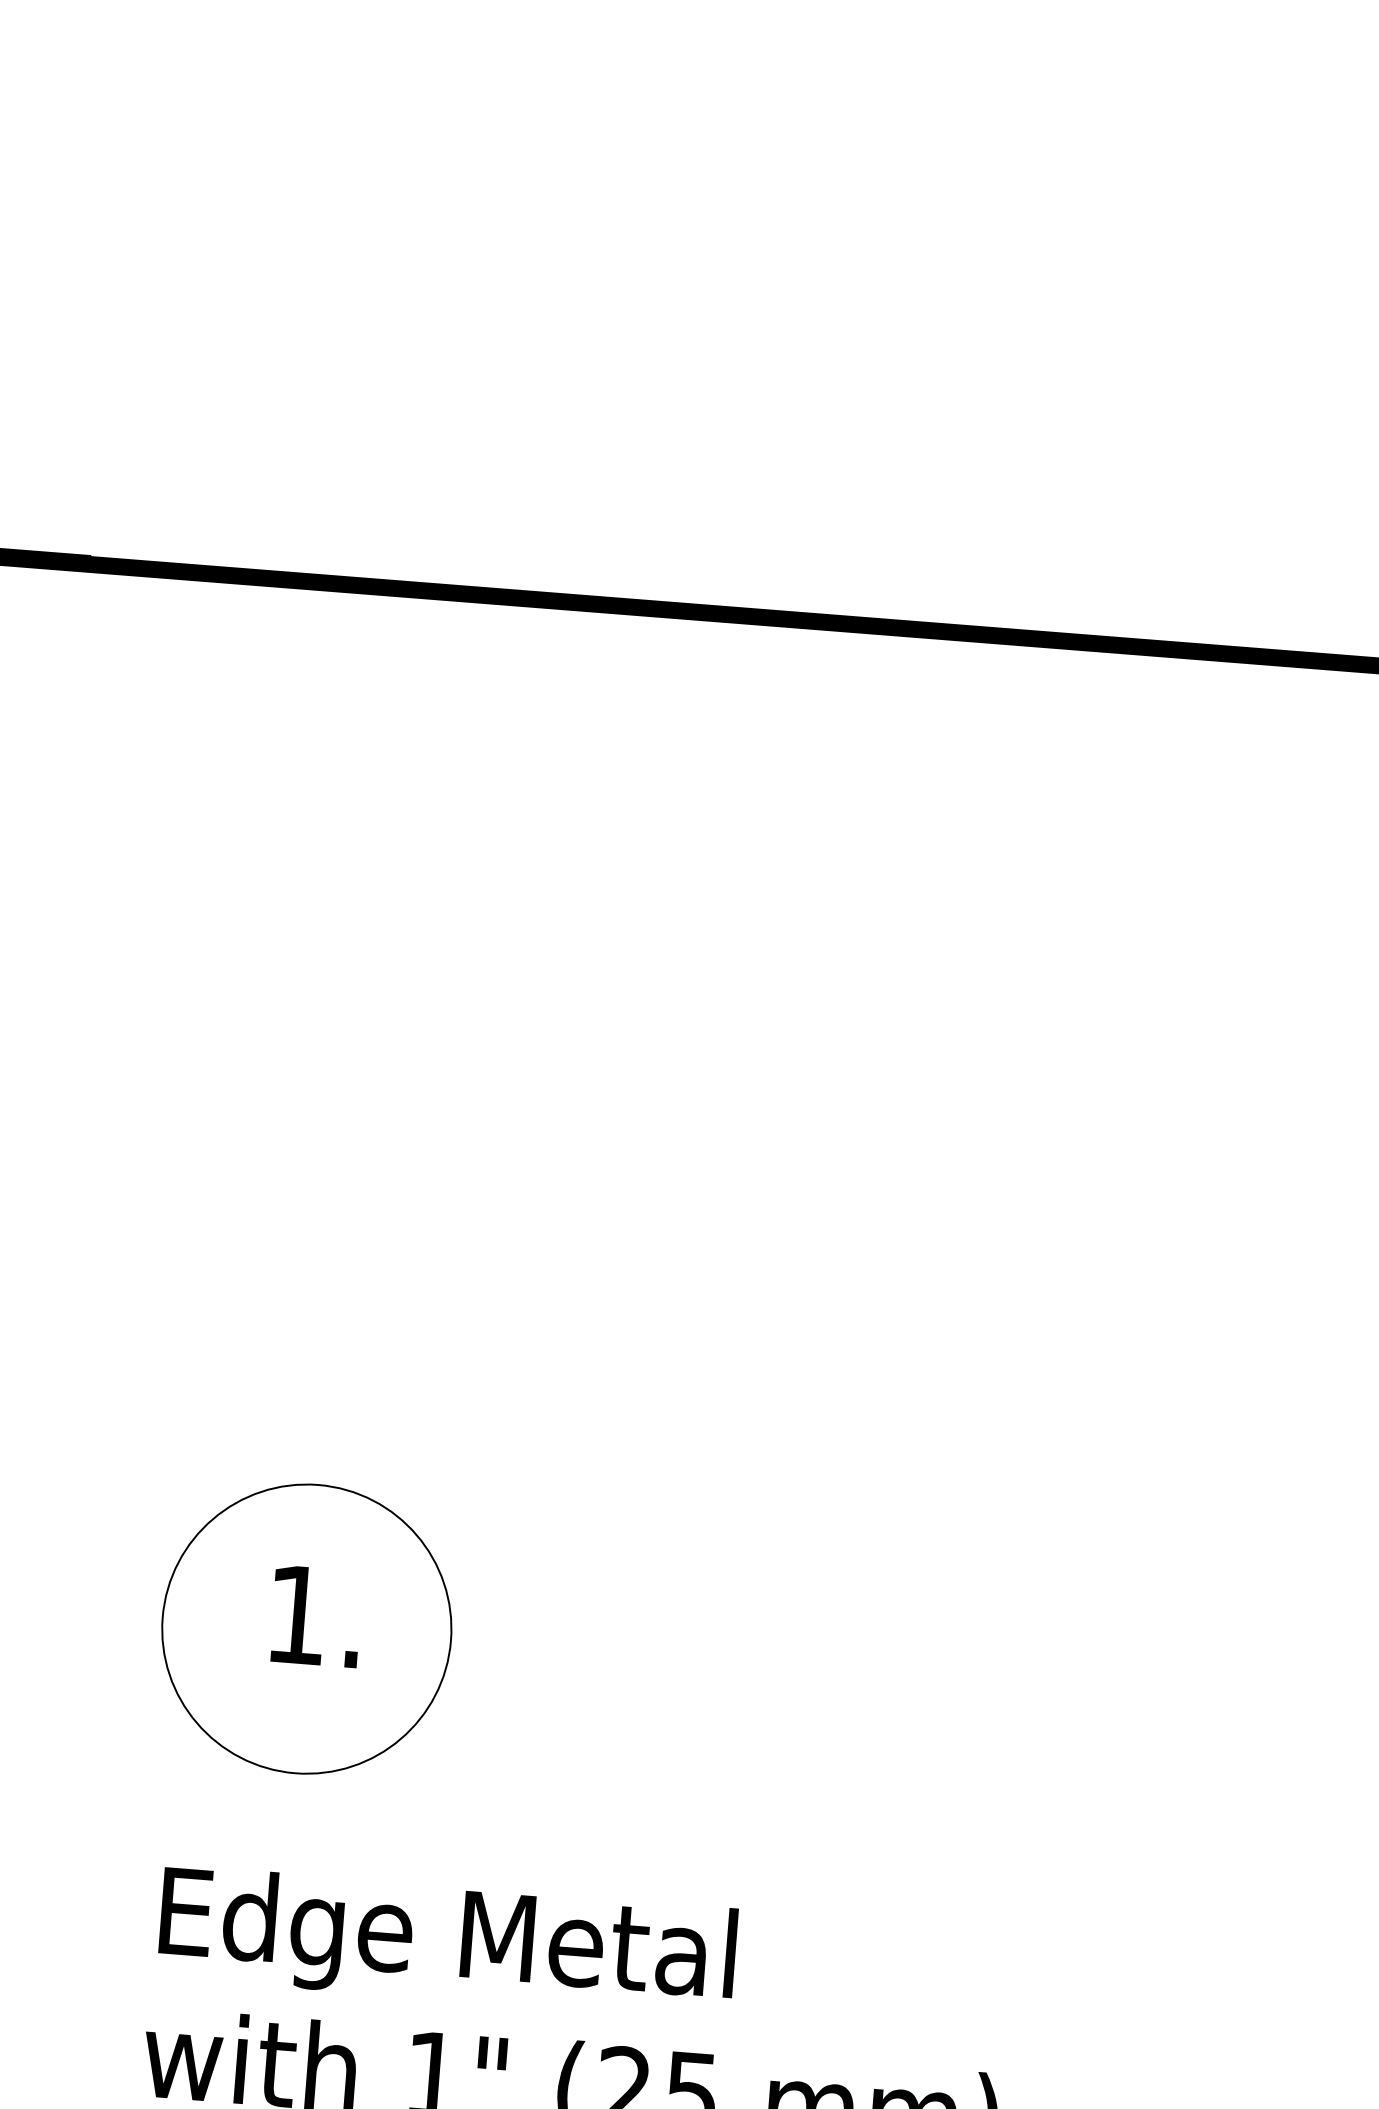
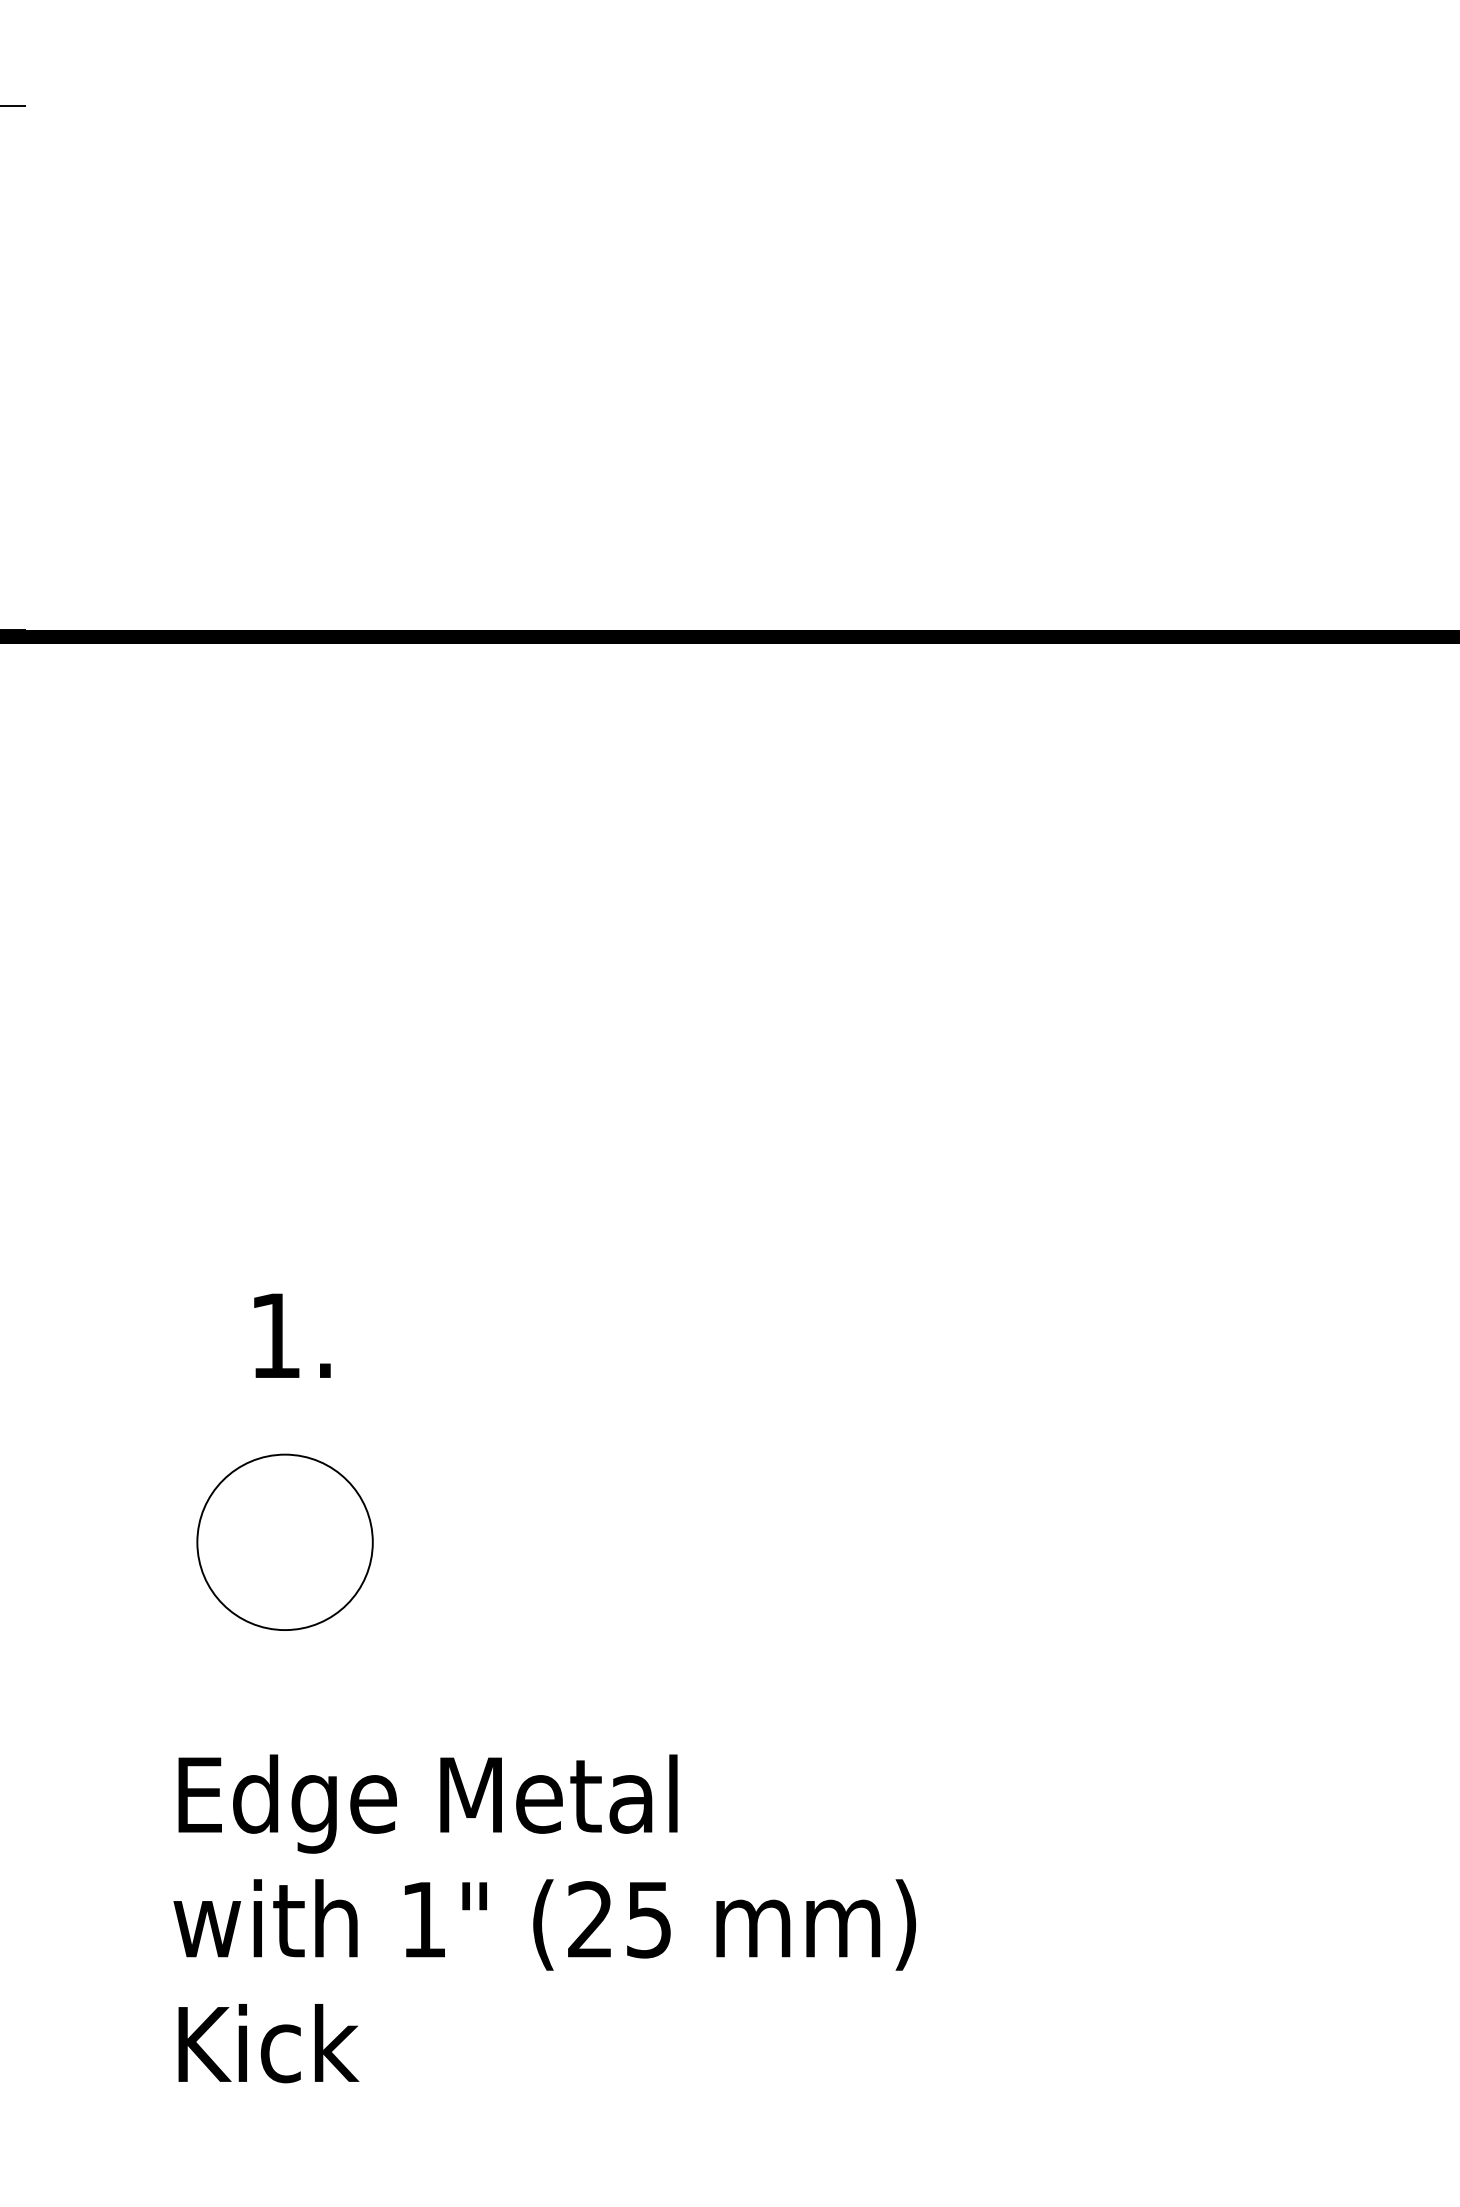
text: (316, 1616) -> (292, 1335), moved
circle: (306, 1629) -> (284, 1542), size x0.7

